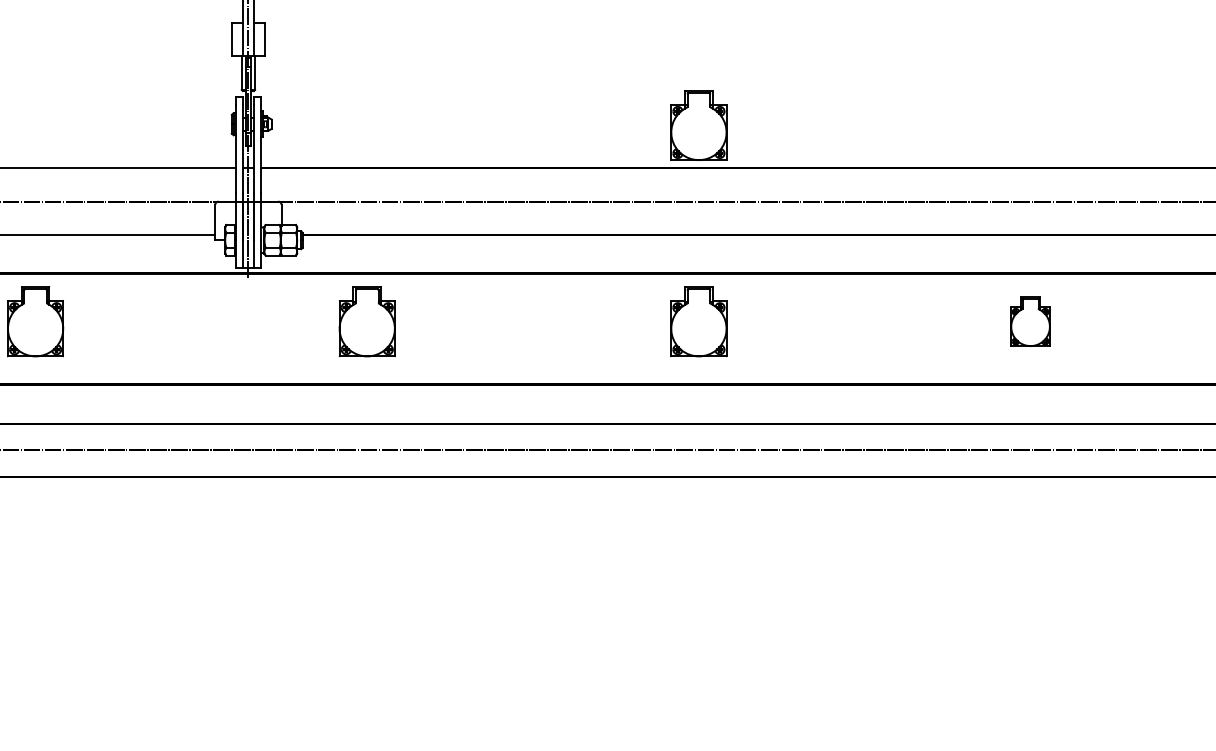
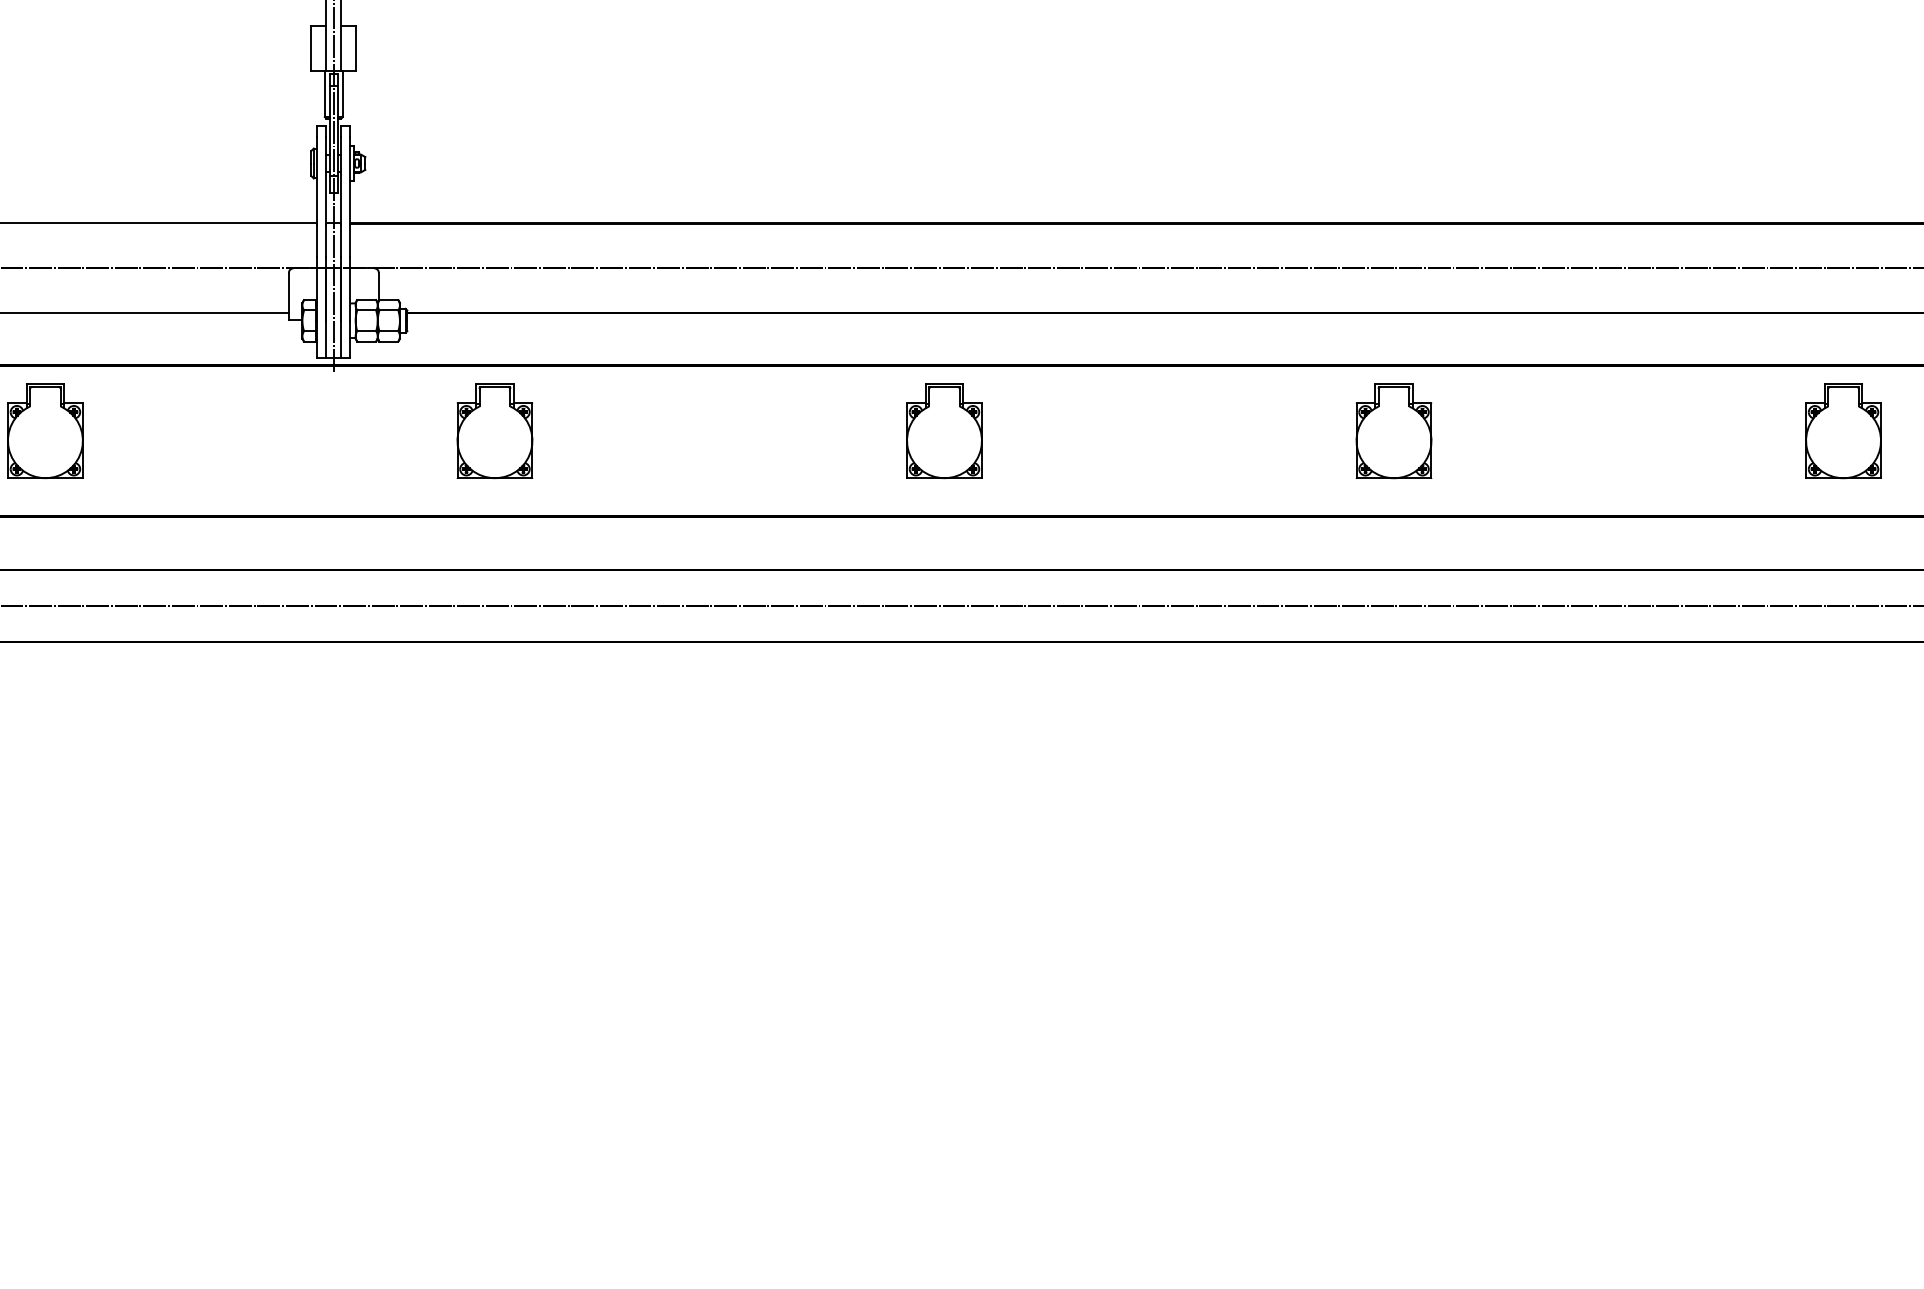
part: (698, 125) -> (944, 165), removed
part: (1030, 321) -> (1393, 431), size x1.43

